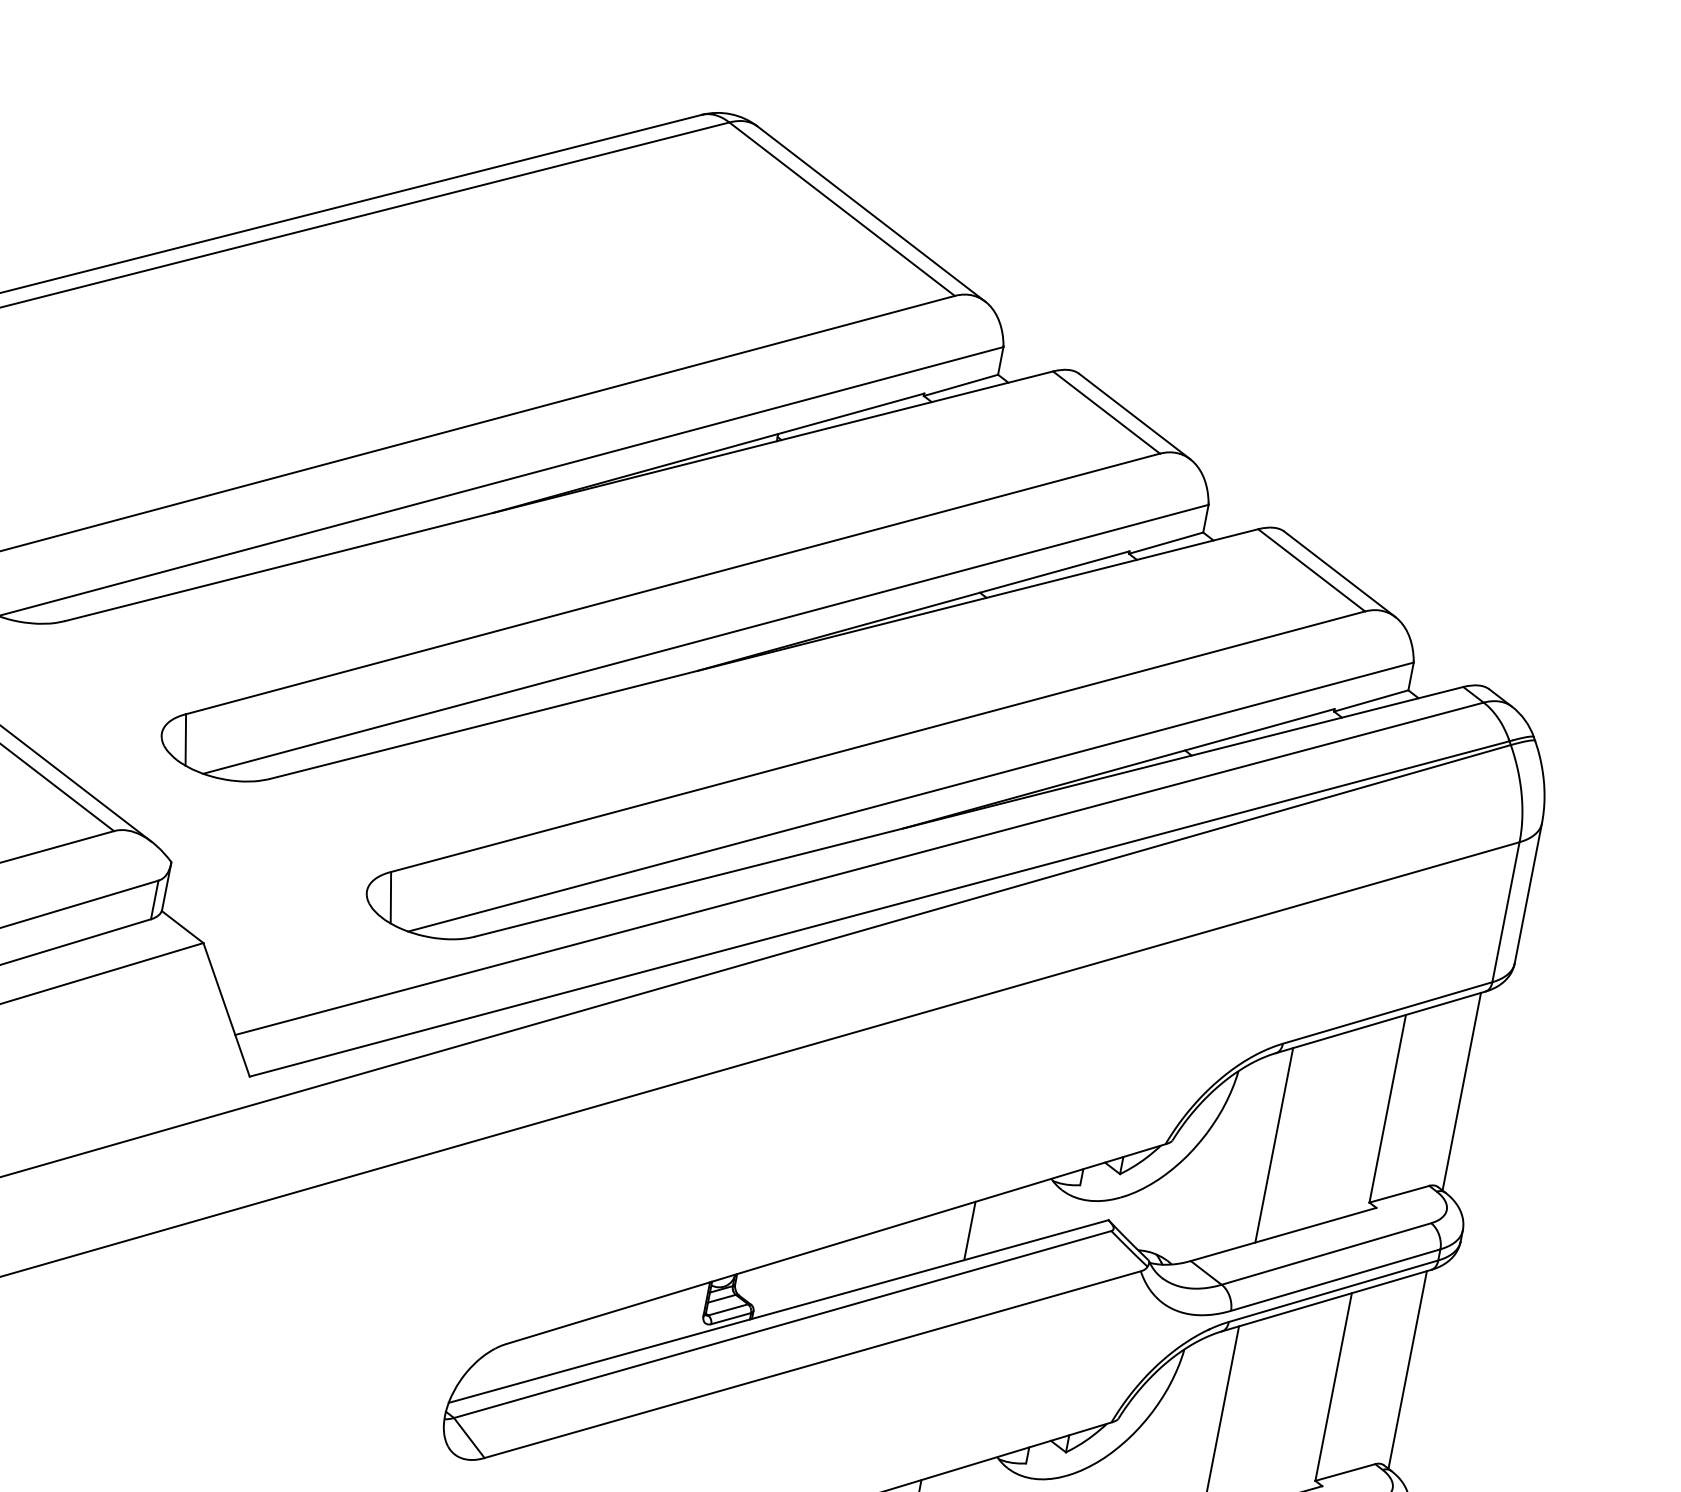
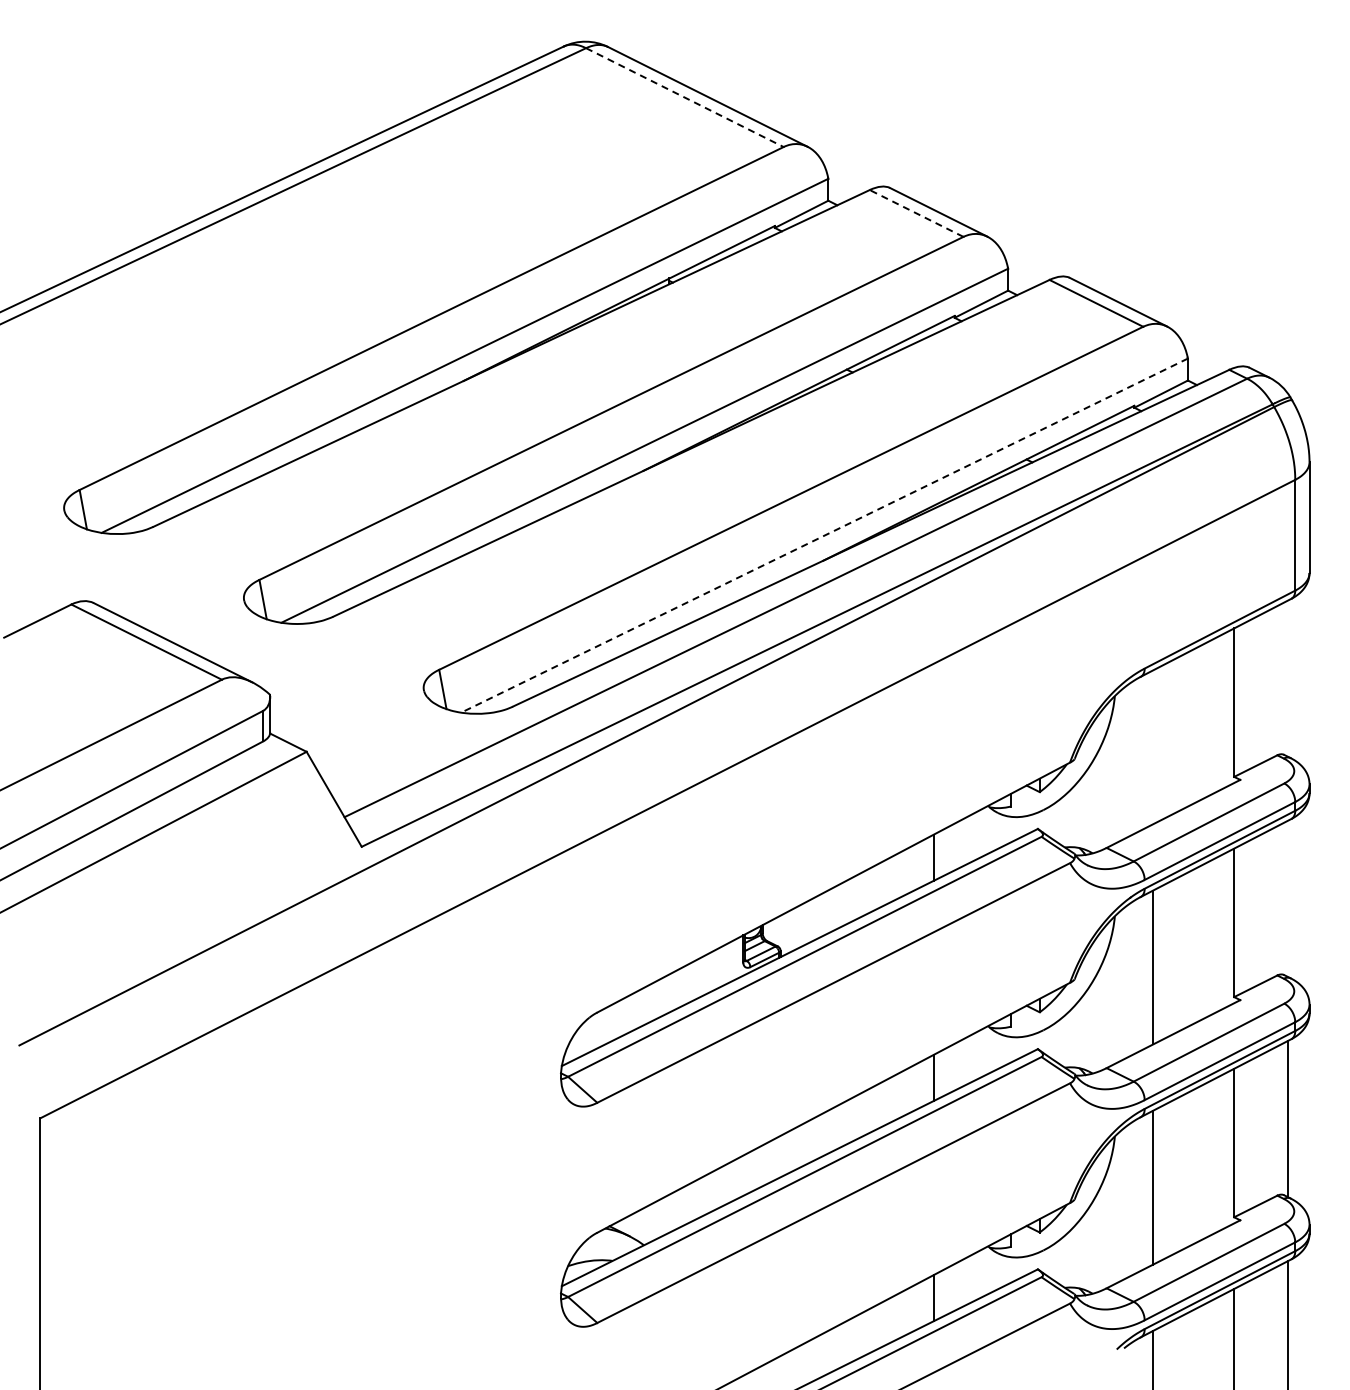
line: (842, 209) -> (685, 97), solid -> dashed
line: (1106, 412) -> (916, 213), solid -> dashed
line: (911, 796) -> (824, 535), solid -> dashed
line: (1462, 1091) -> (1288, 678), removed
line: (1274, 1145) -> (1153, 747), removed
line: (1408, 1369) -> (1288, 898), removed

